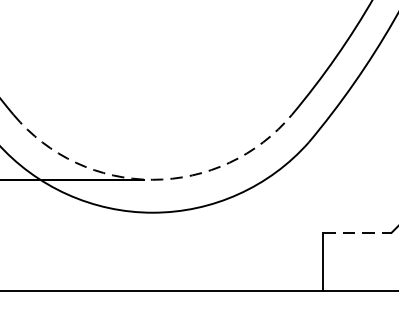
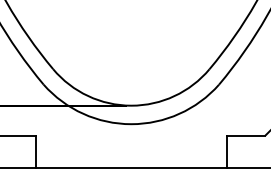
arc: (152, 179) -> (131, 105), dashed -> solid
line: (357, 232) -> (246, 135), dashed -> solid

